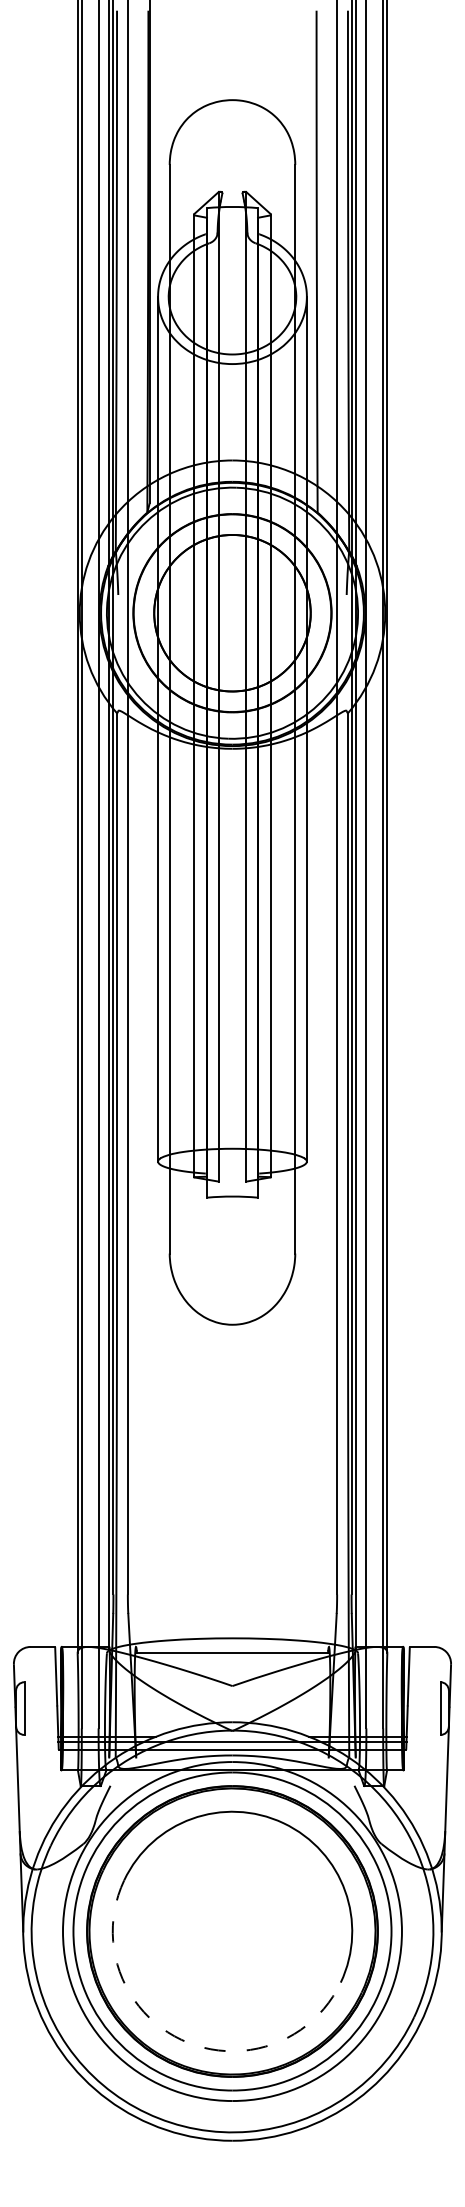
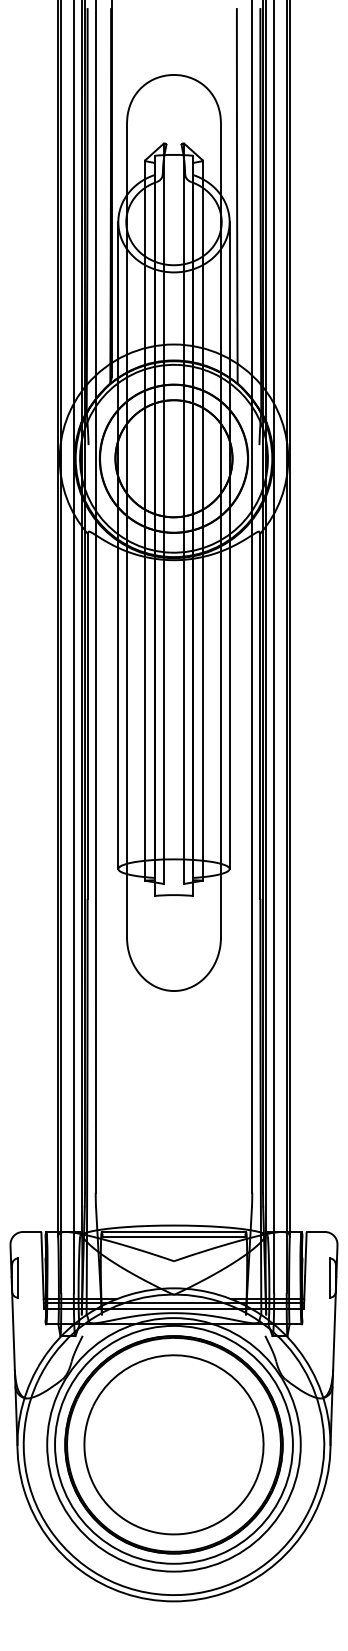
line: (232, 1646) -> (174, 1231), added
arc: (181, 2039) -> (135, 1525), dashed -> solid

